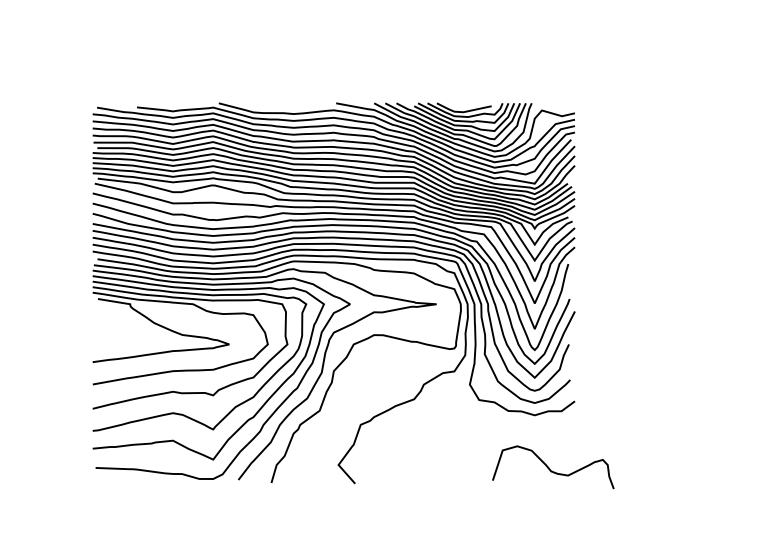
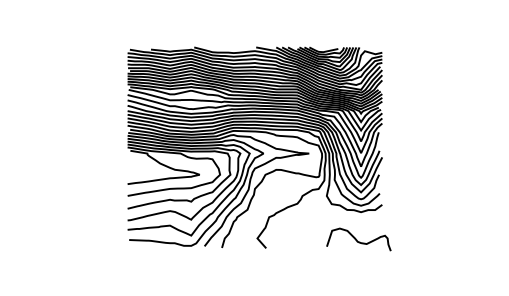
curve: (550, 466) -> (357, 239), moved

